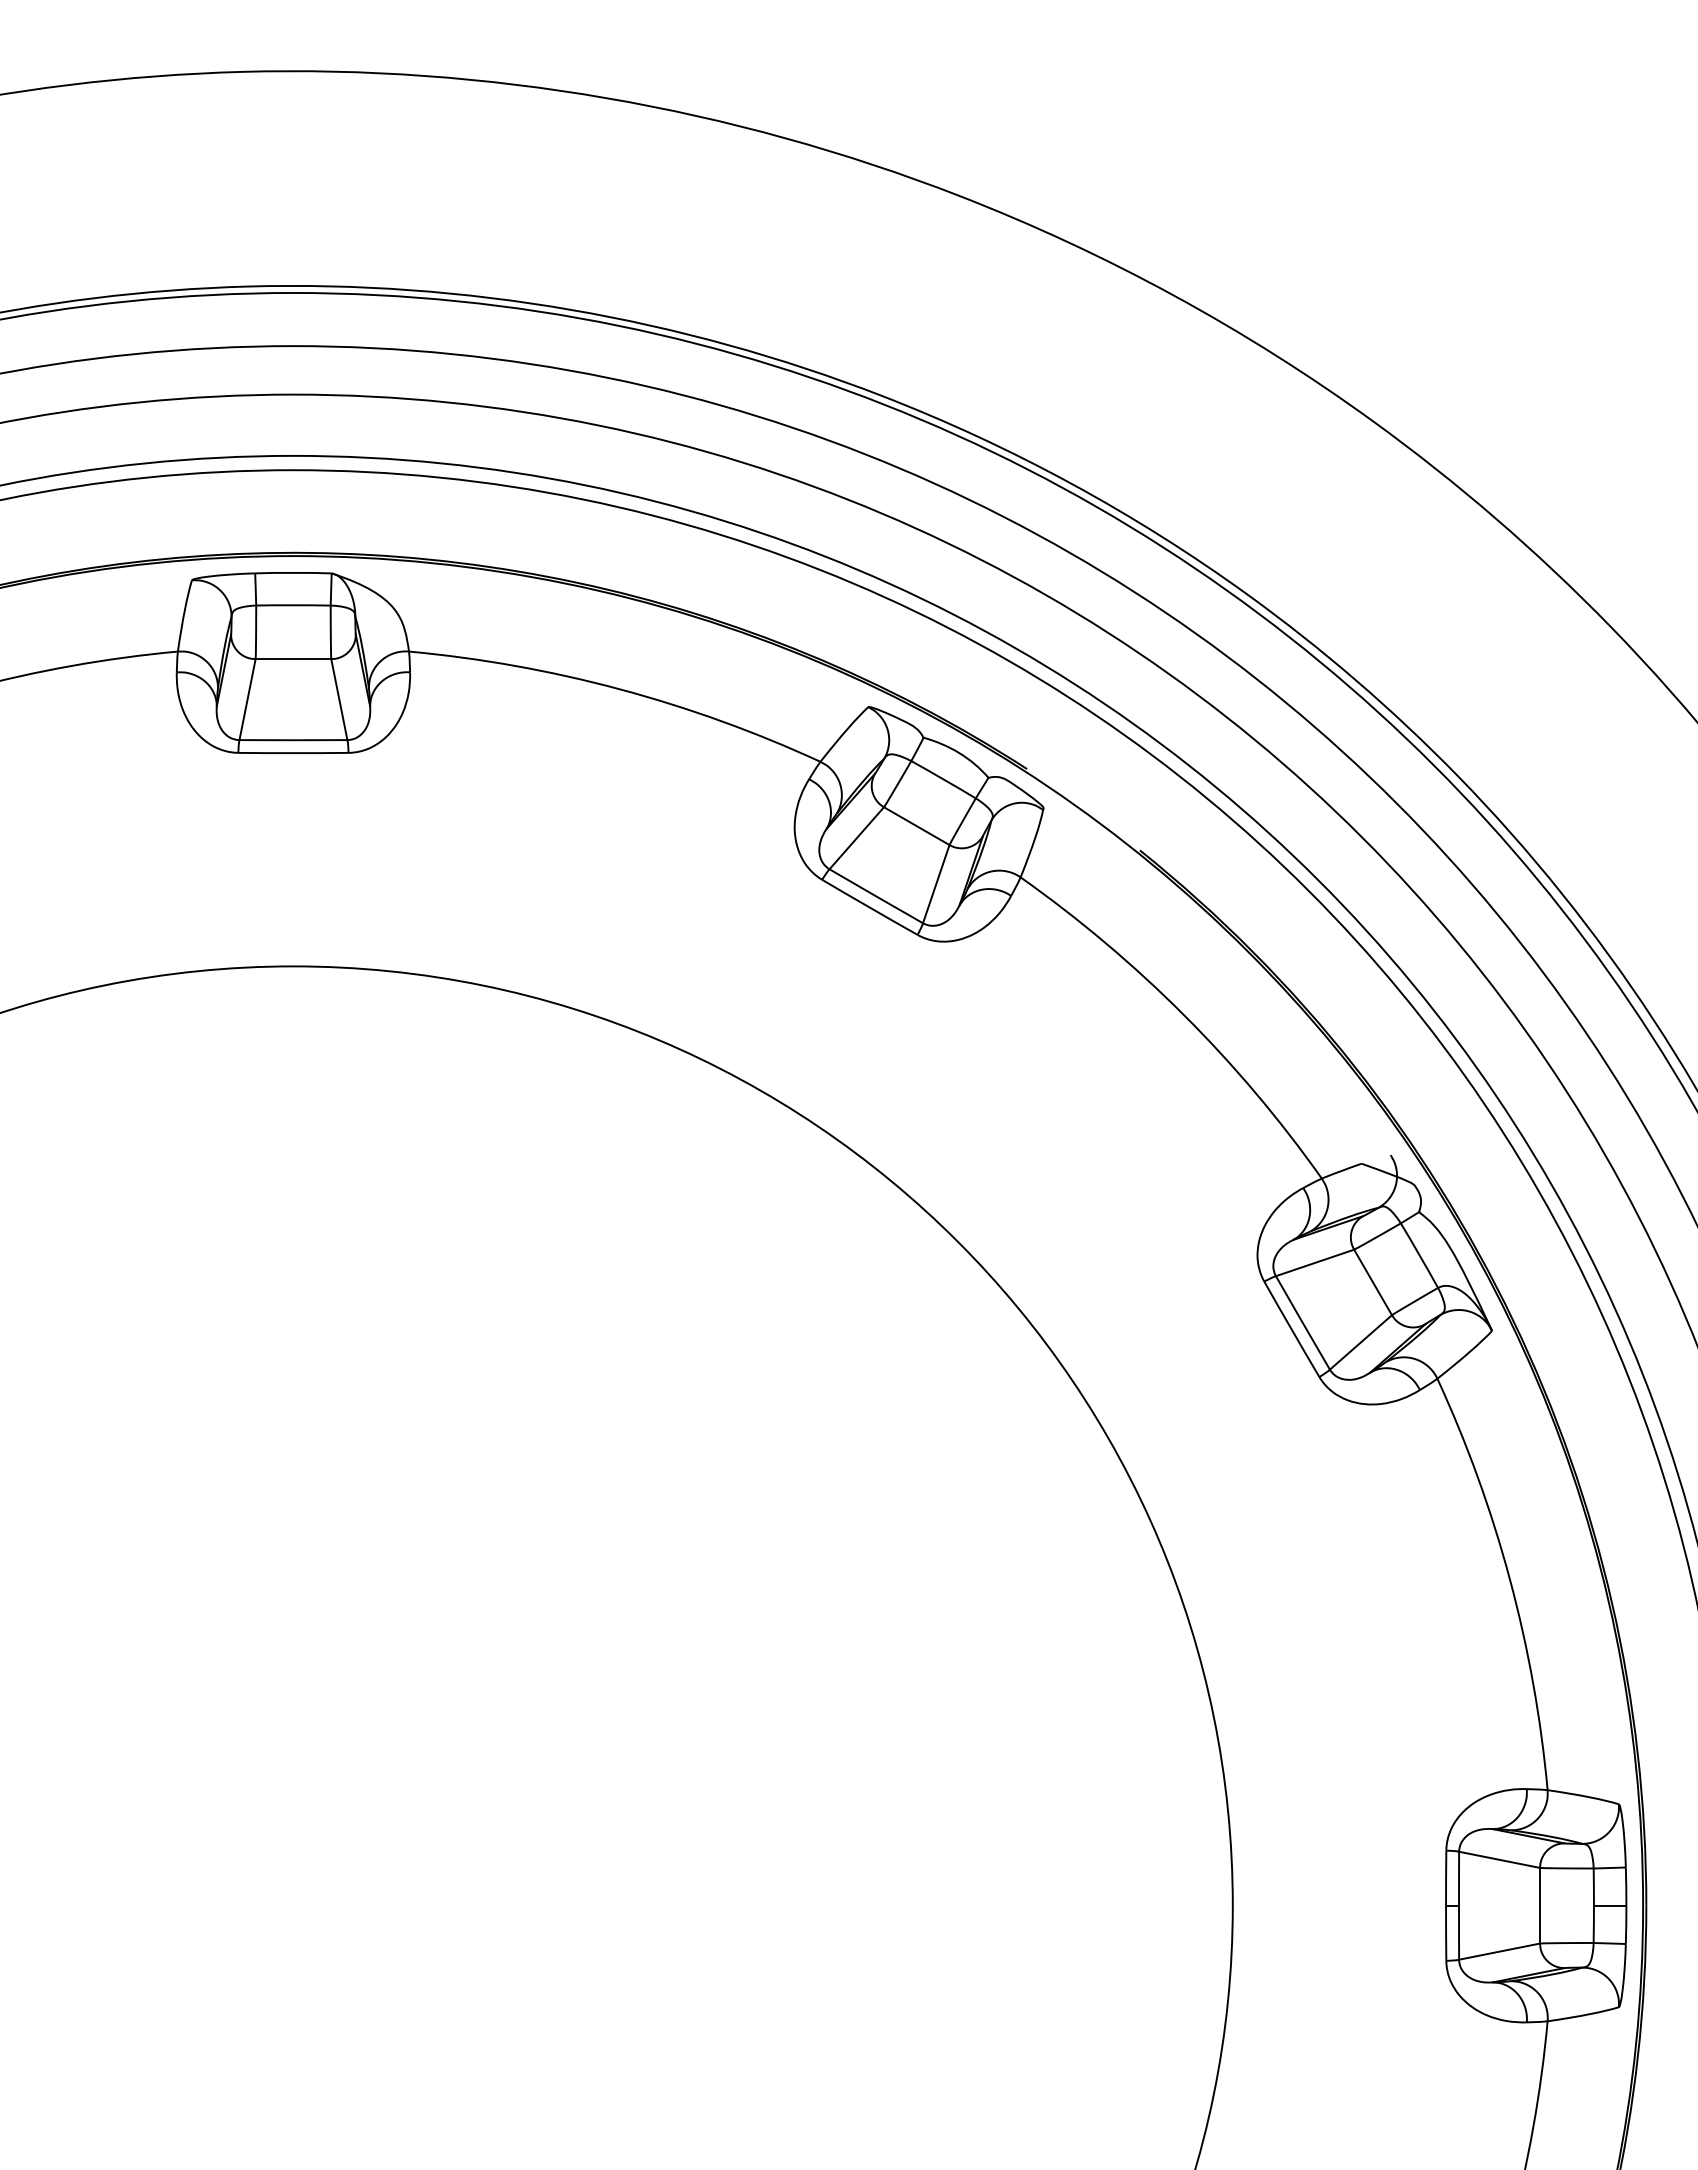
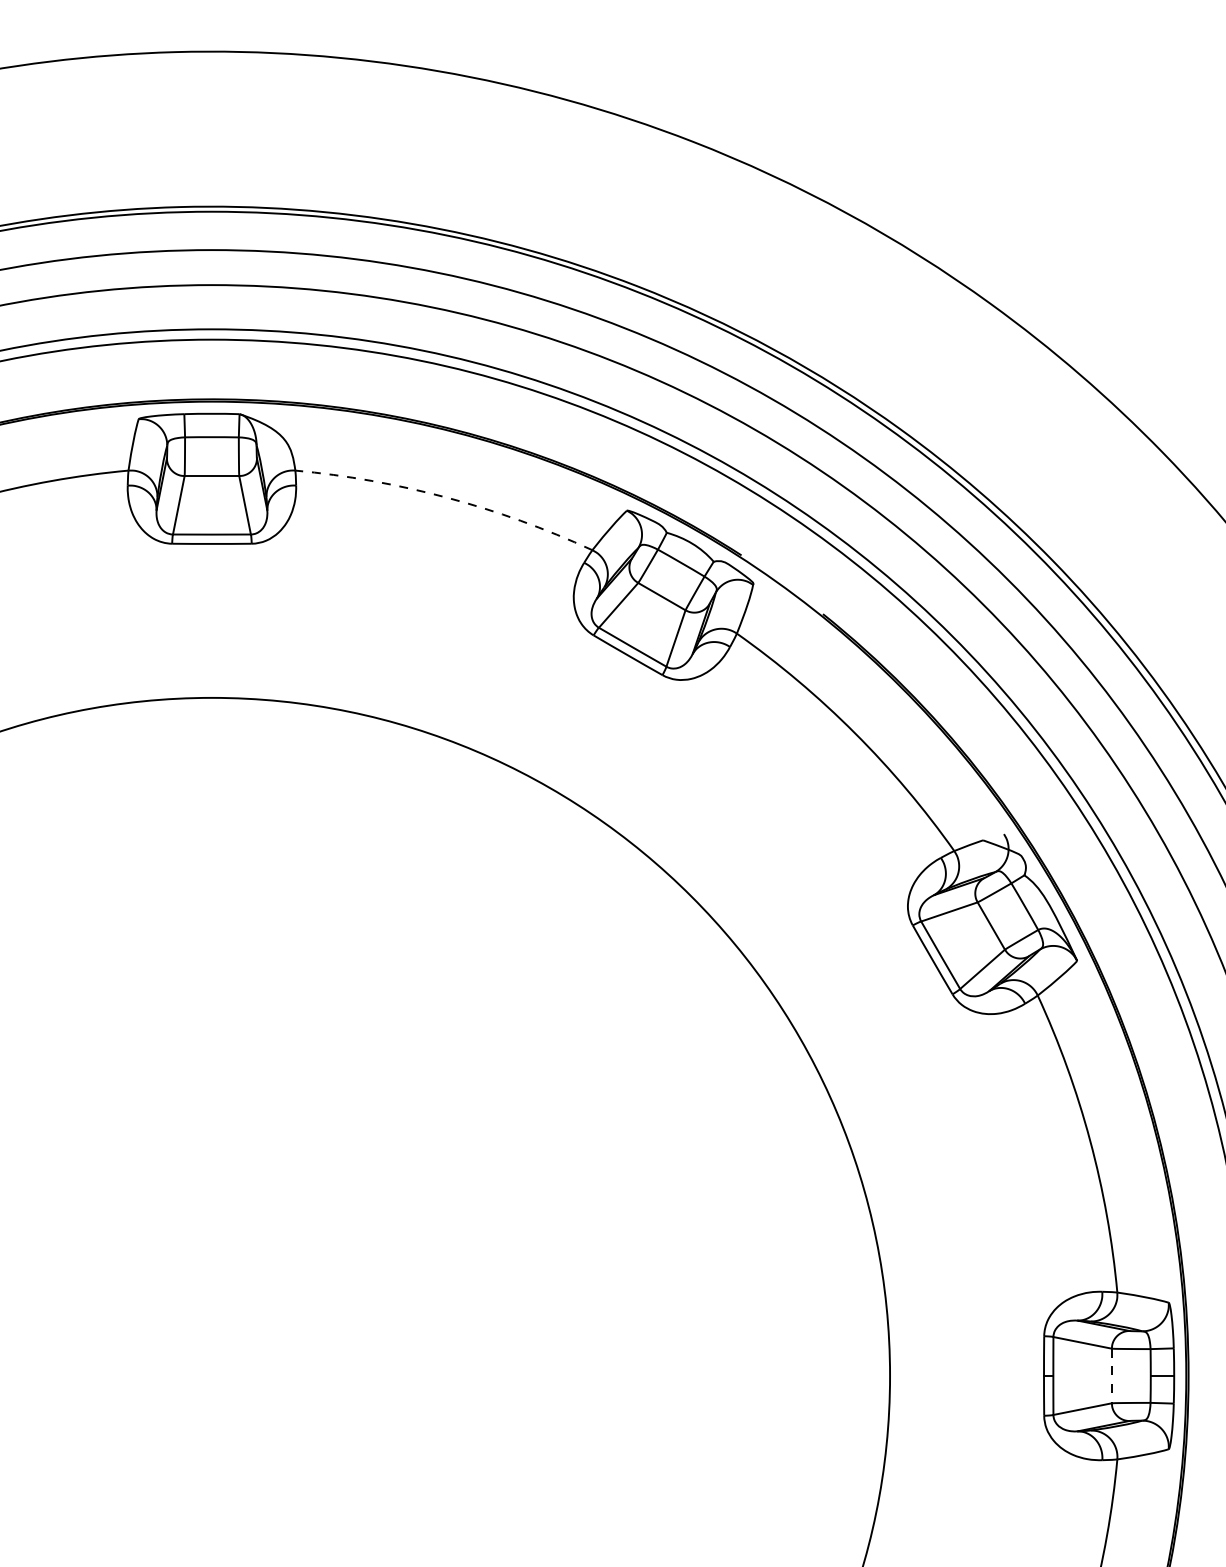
arc: (619, 689) -> (447, 497), solid -> dashed
line: (1540, 1905) -> (1112, 1375), solid -> dashed

